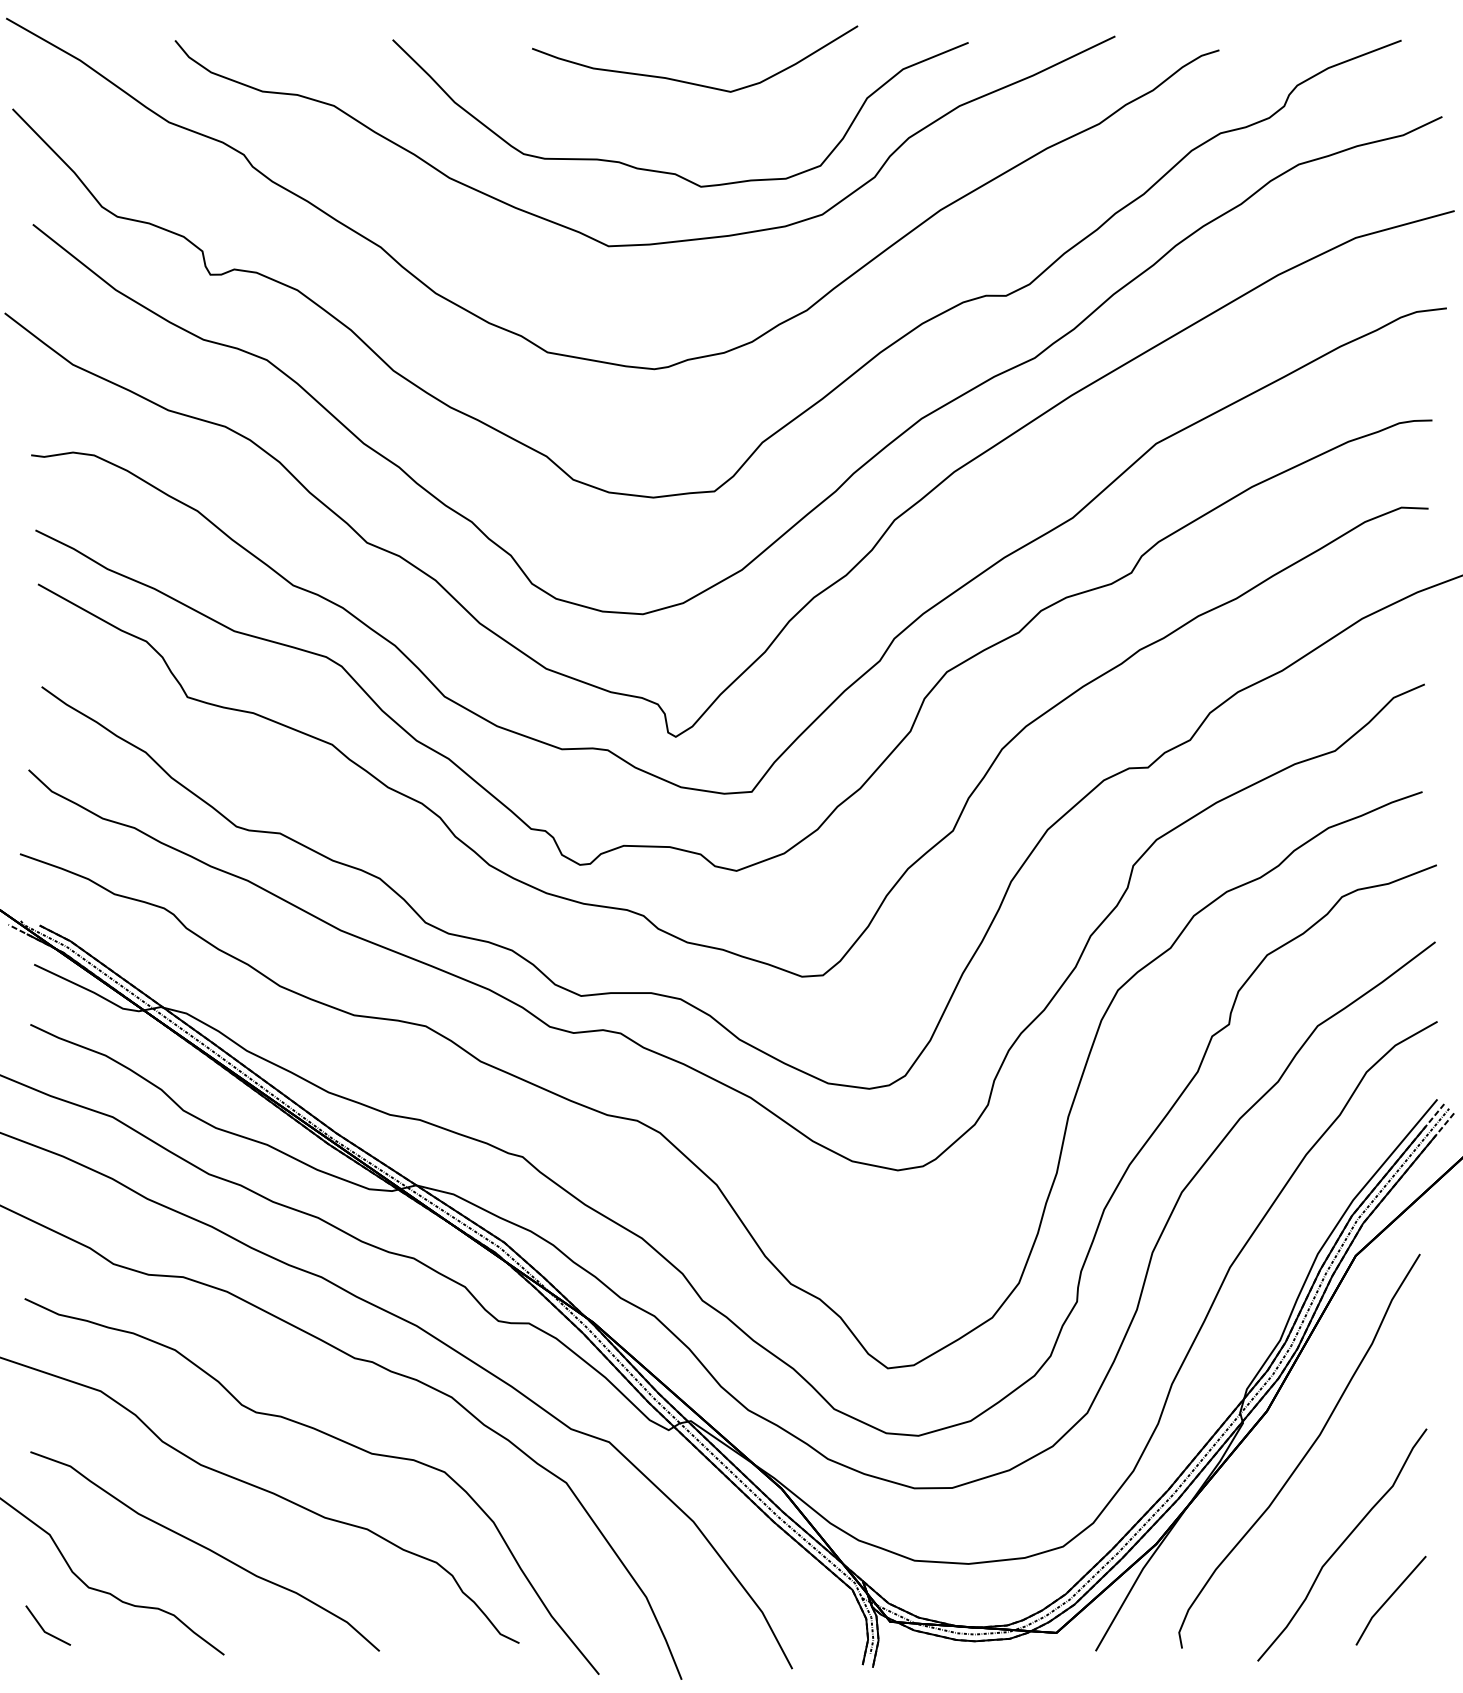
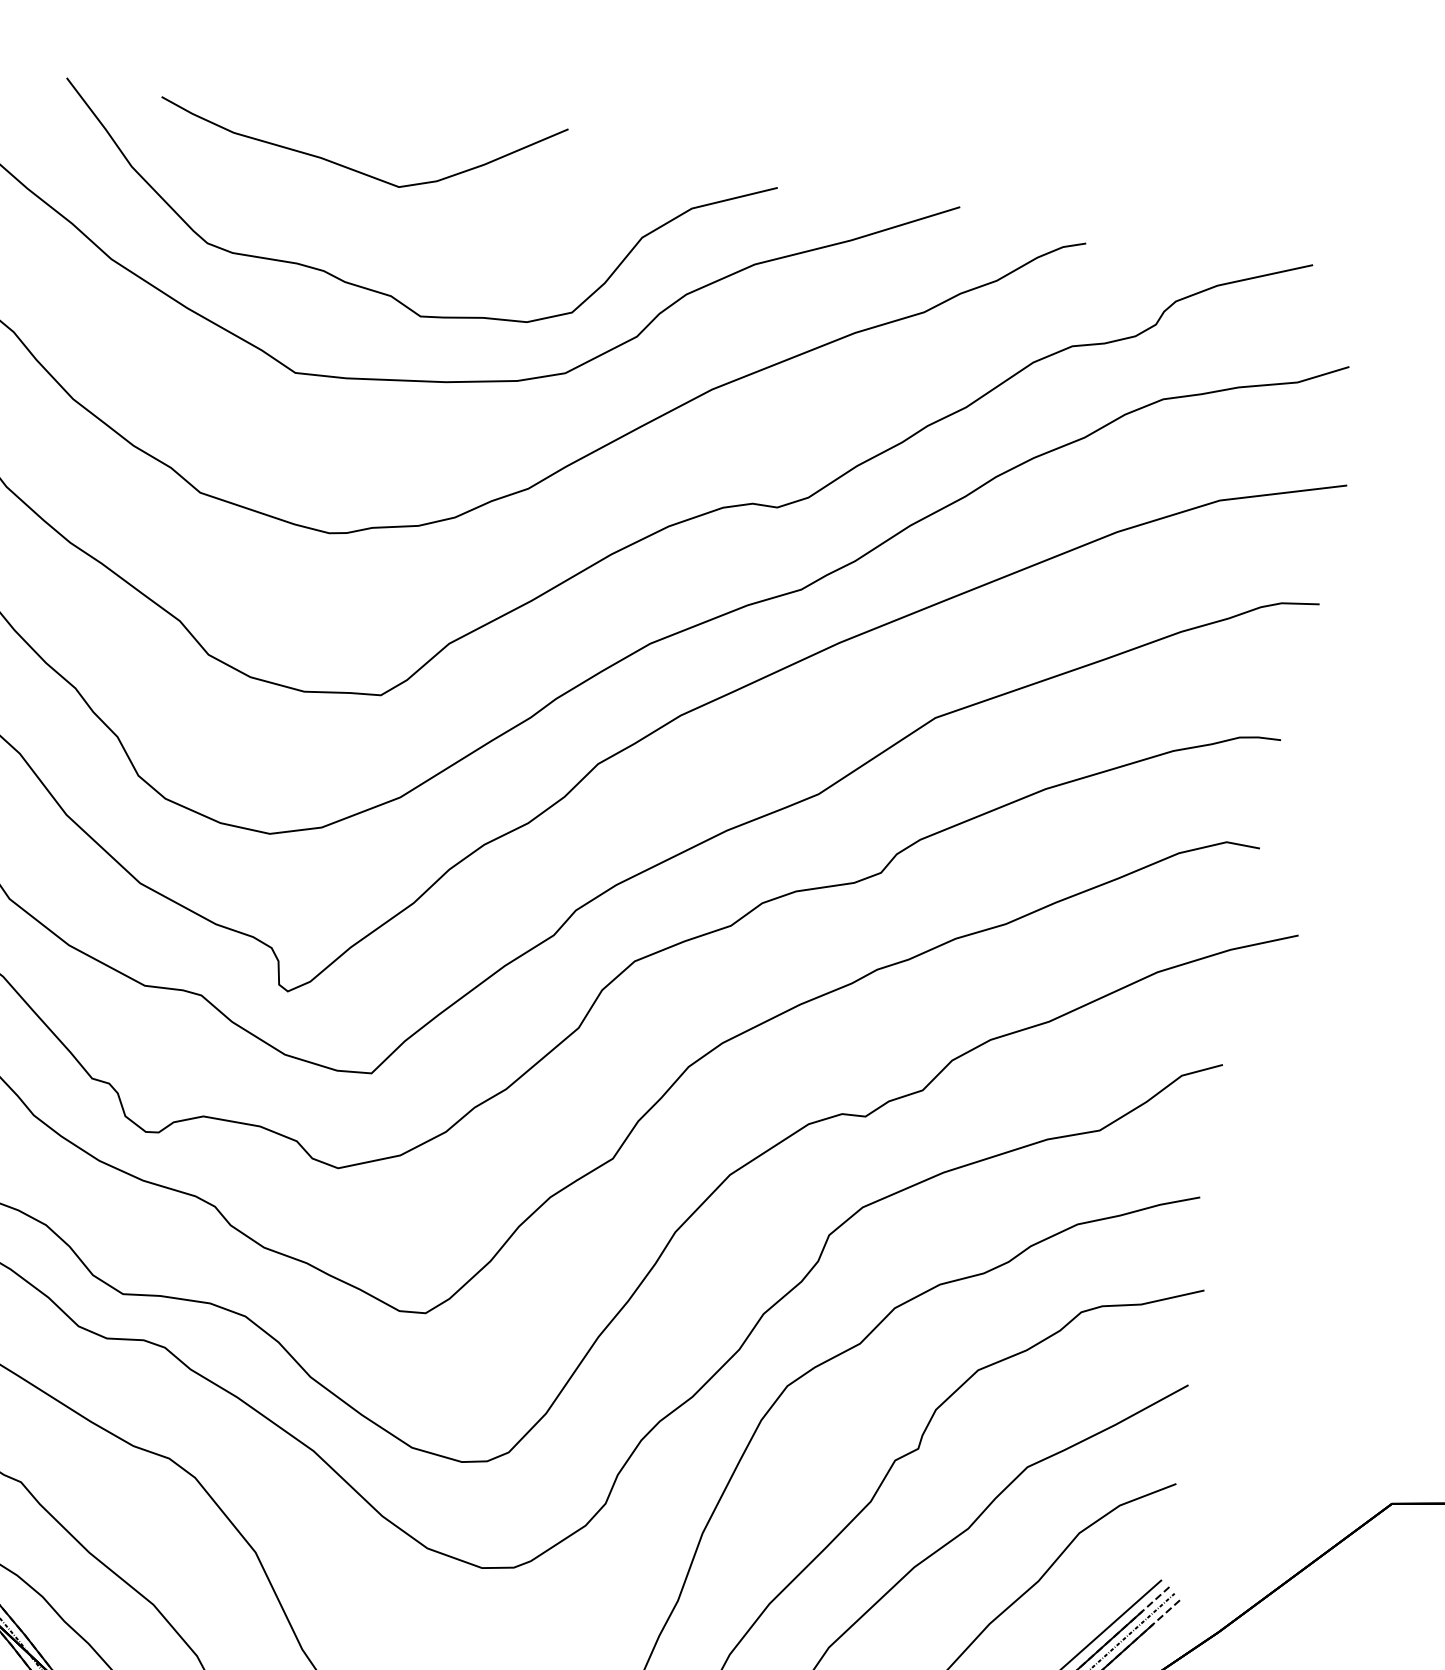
curve: (692, 82) -> (353, 168), moved

